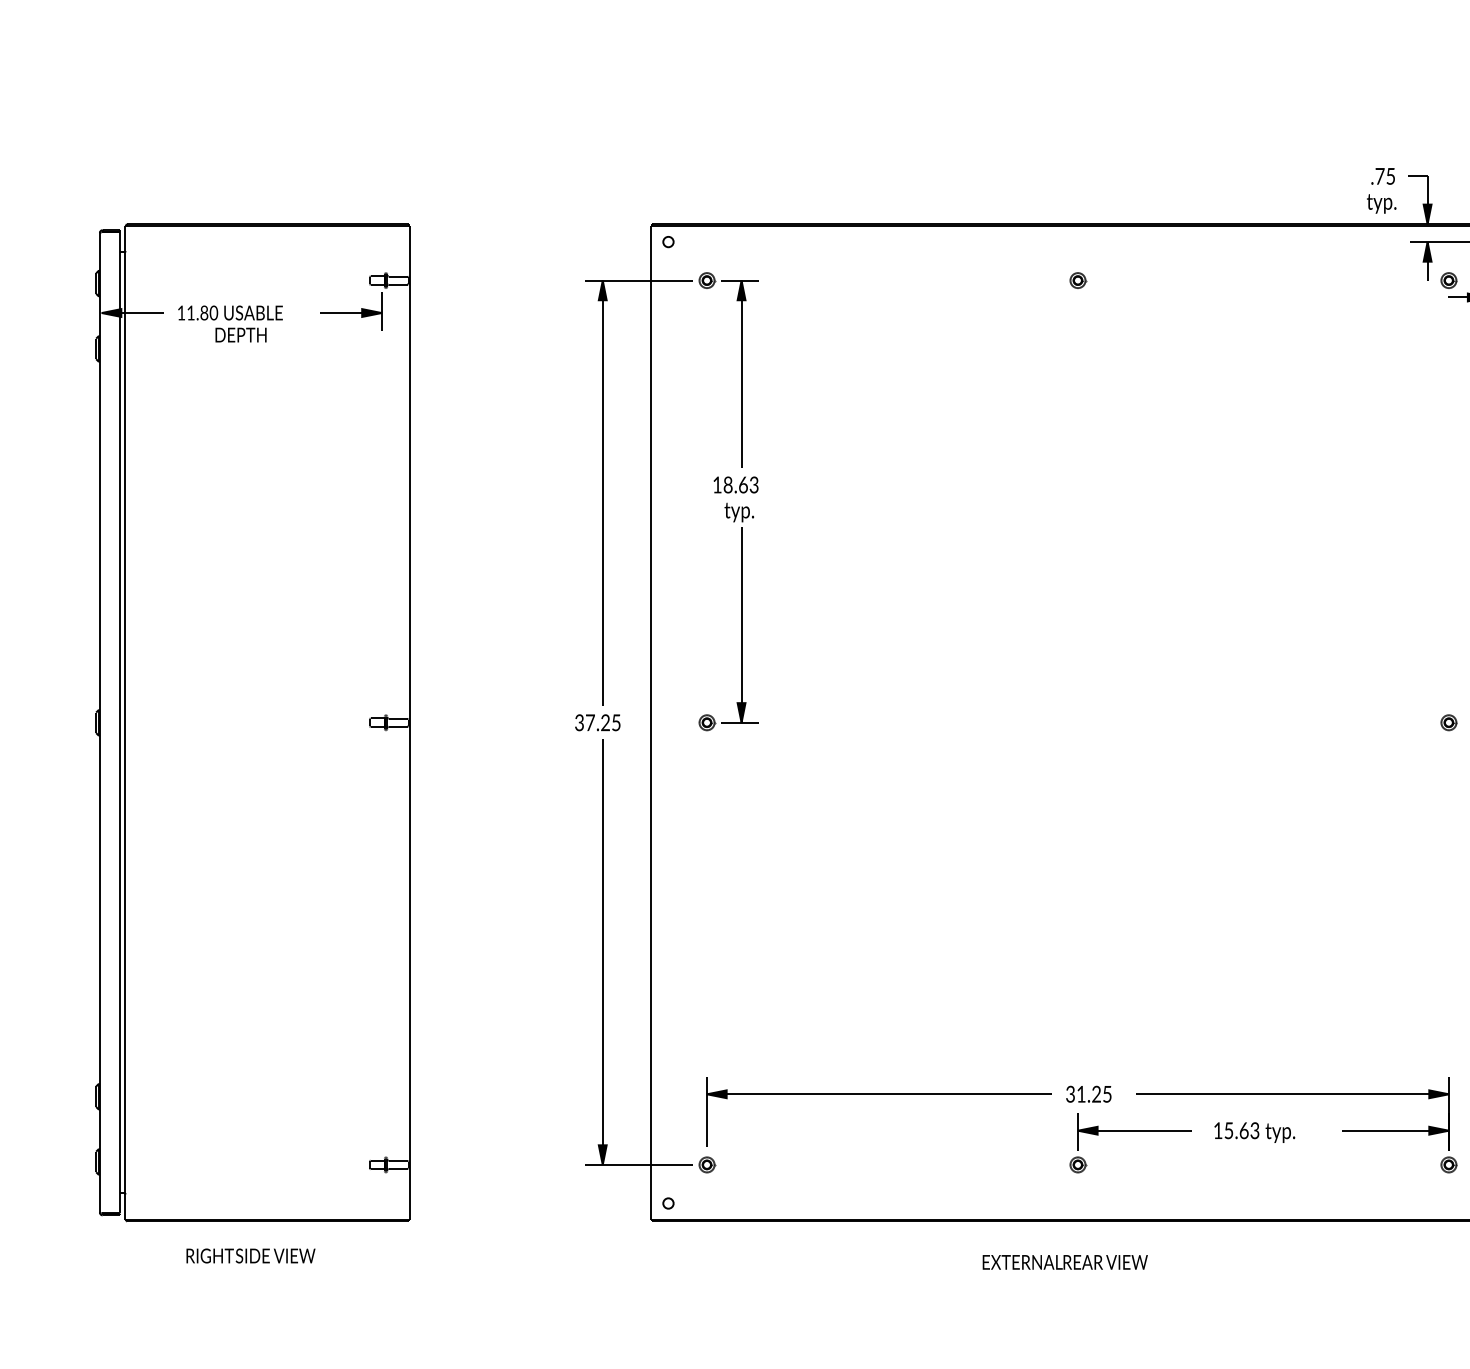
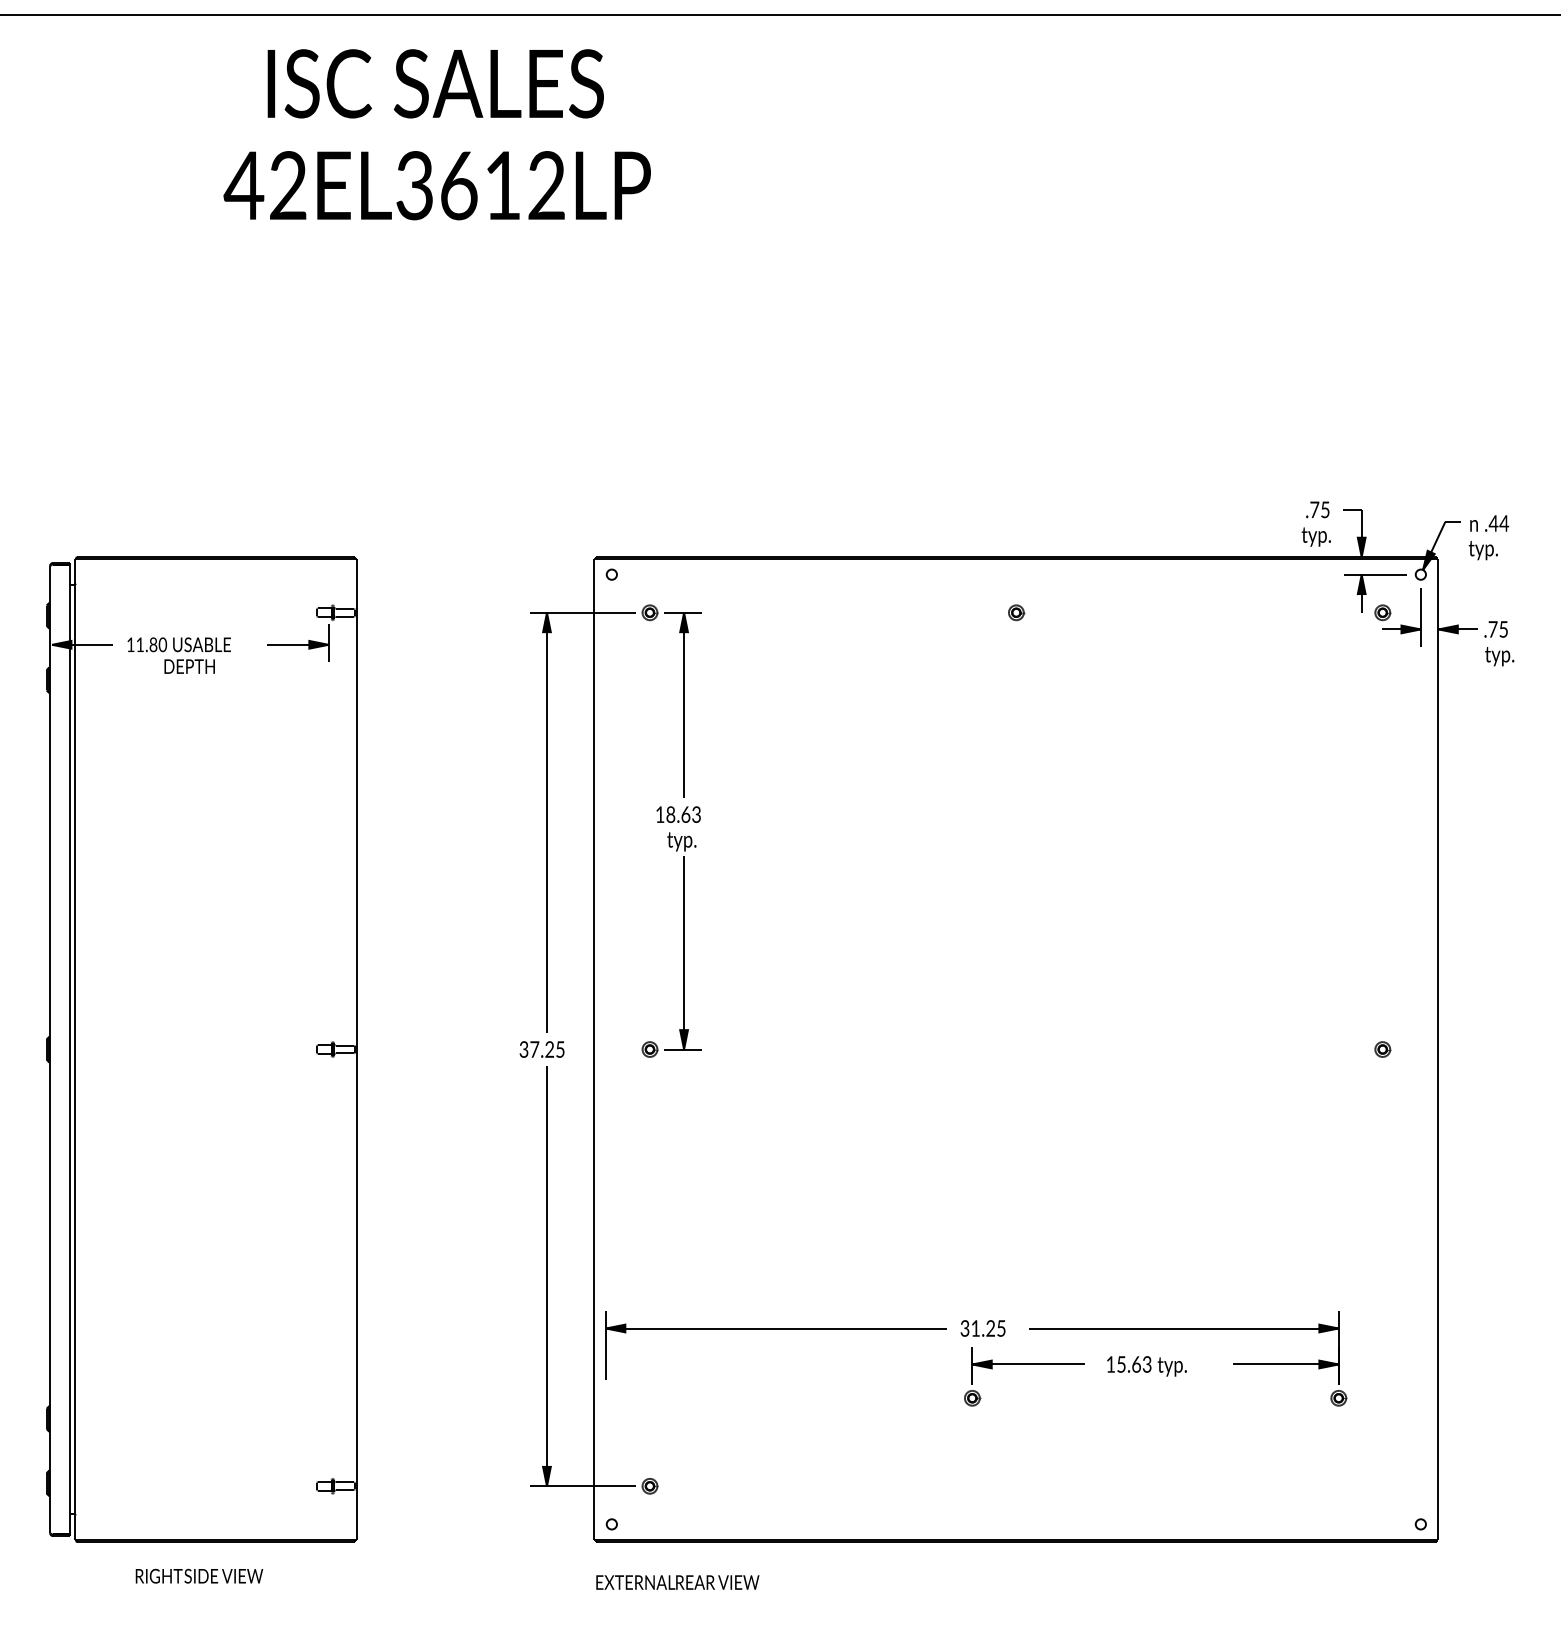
part: (1082, 1124) -> (976, 1358), moved
text: (1064, 1262) -> (677, 1582), moved

